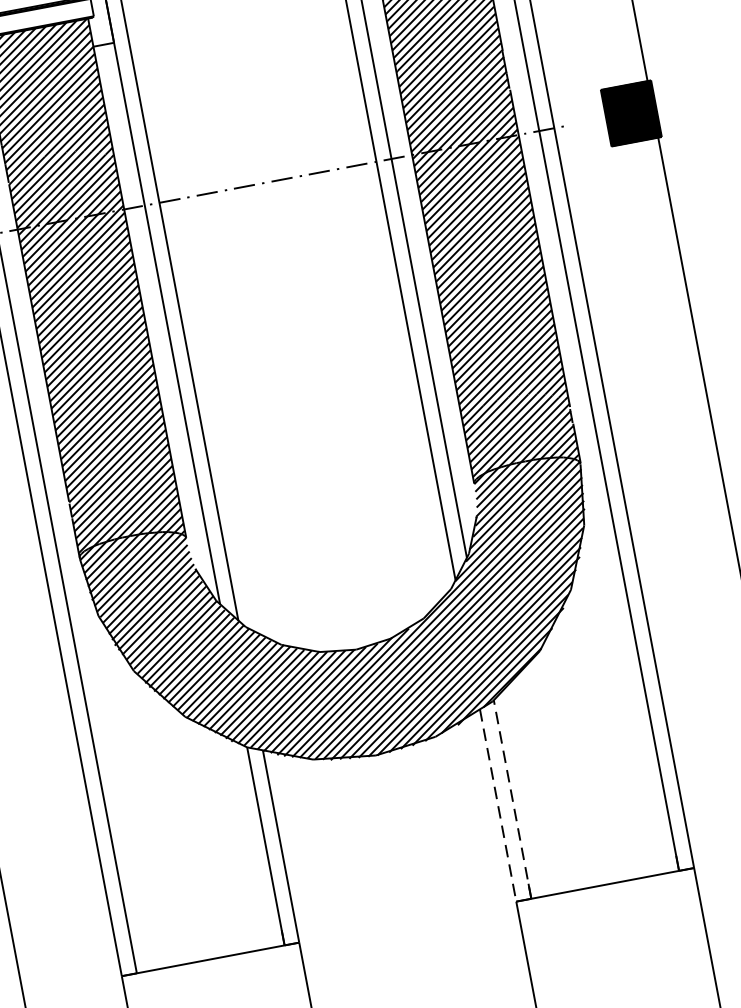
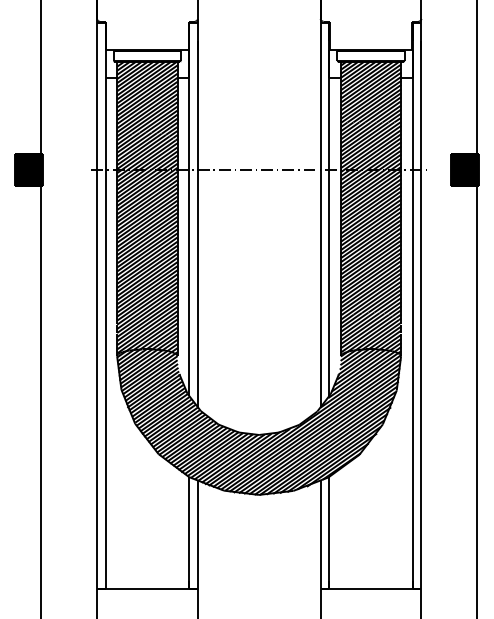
line: (512, 798) -> (329, 532), dashed -> solid
line: (497, 804) -> (320, 534), dashed -> solid

